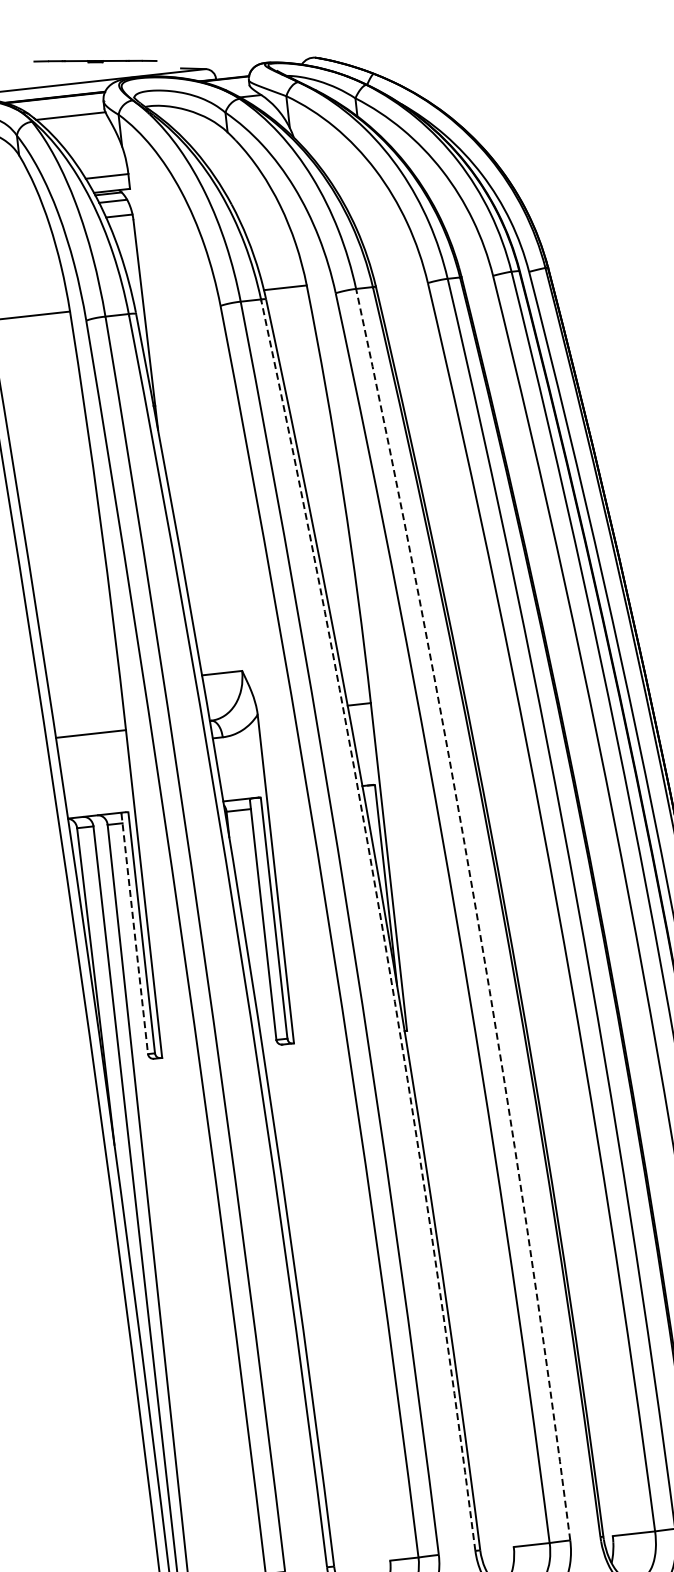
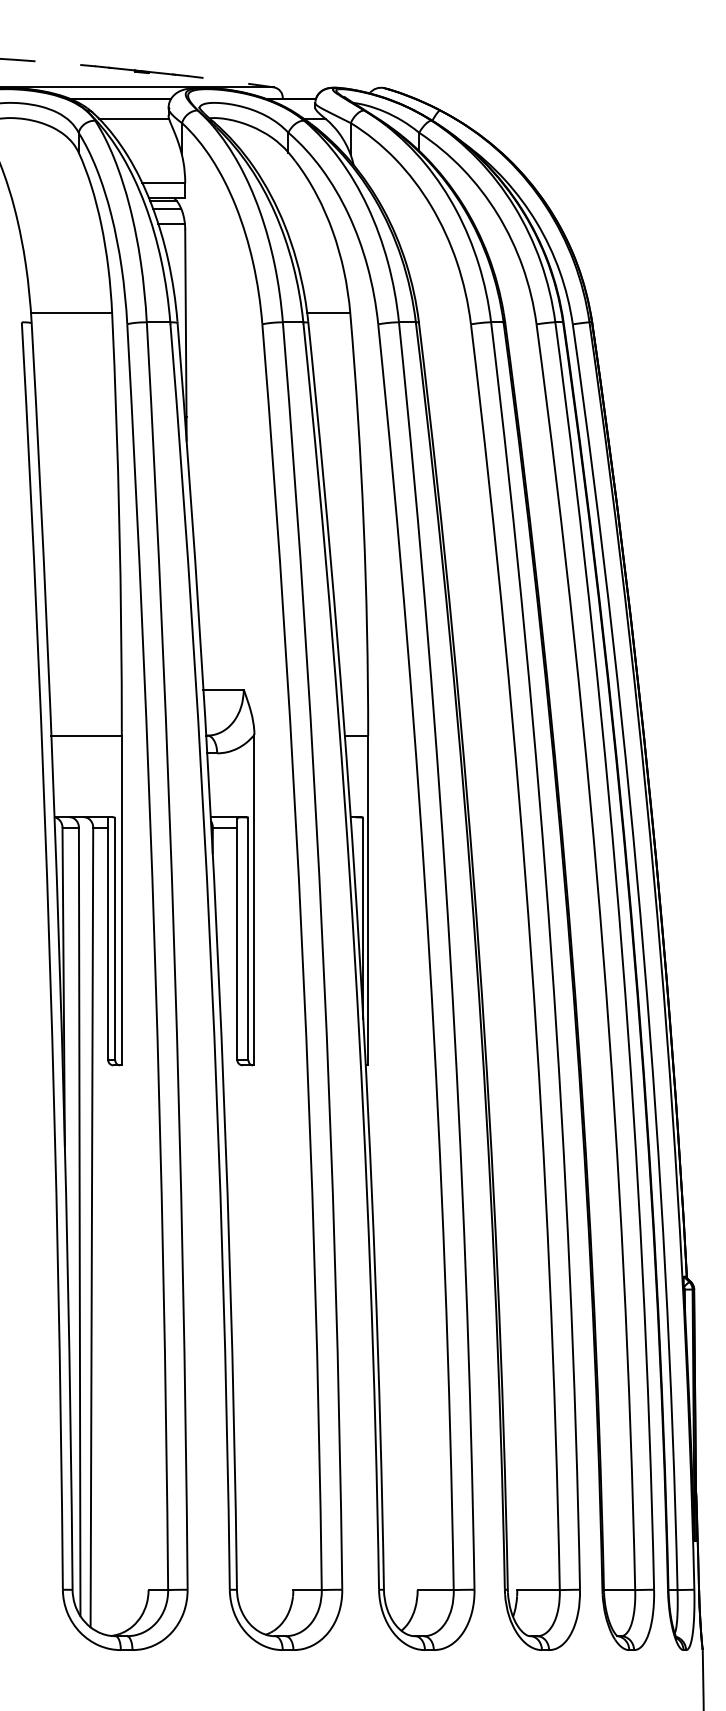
part: (95, 61) -> (141, 71), moved
arc: (476, 912) -> (450, 955), dashed -> solid
arc: (381, 923) -> (354, 955), dashed -> solid
line: (135, 934) -> (108, 939), dashed -> solid

